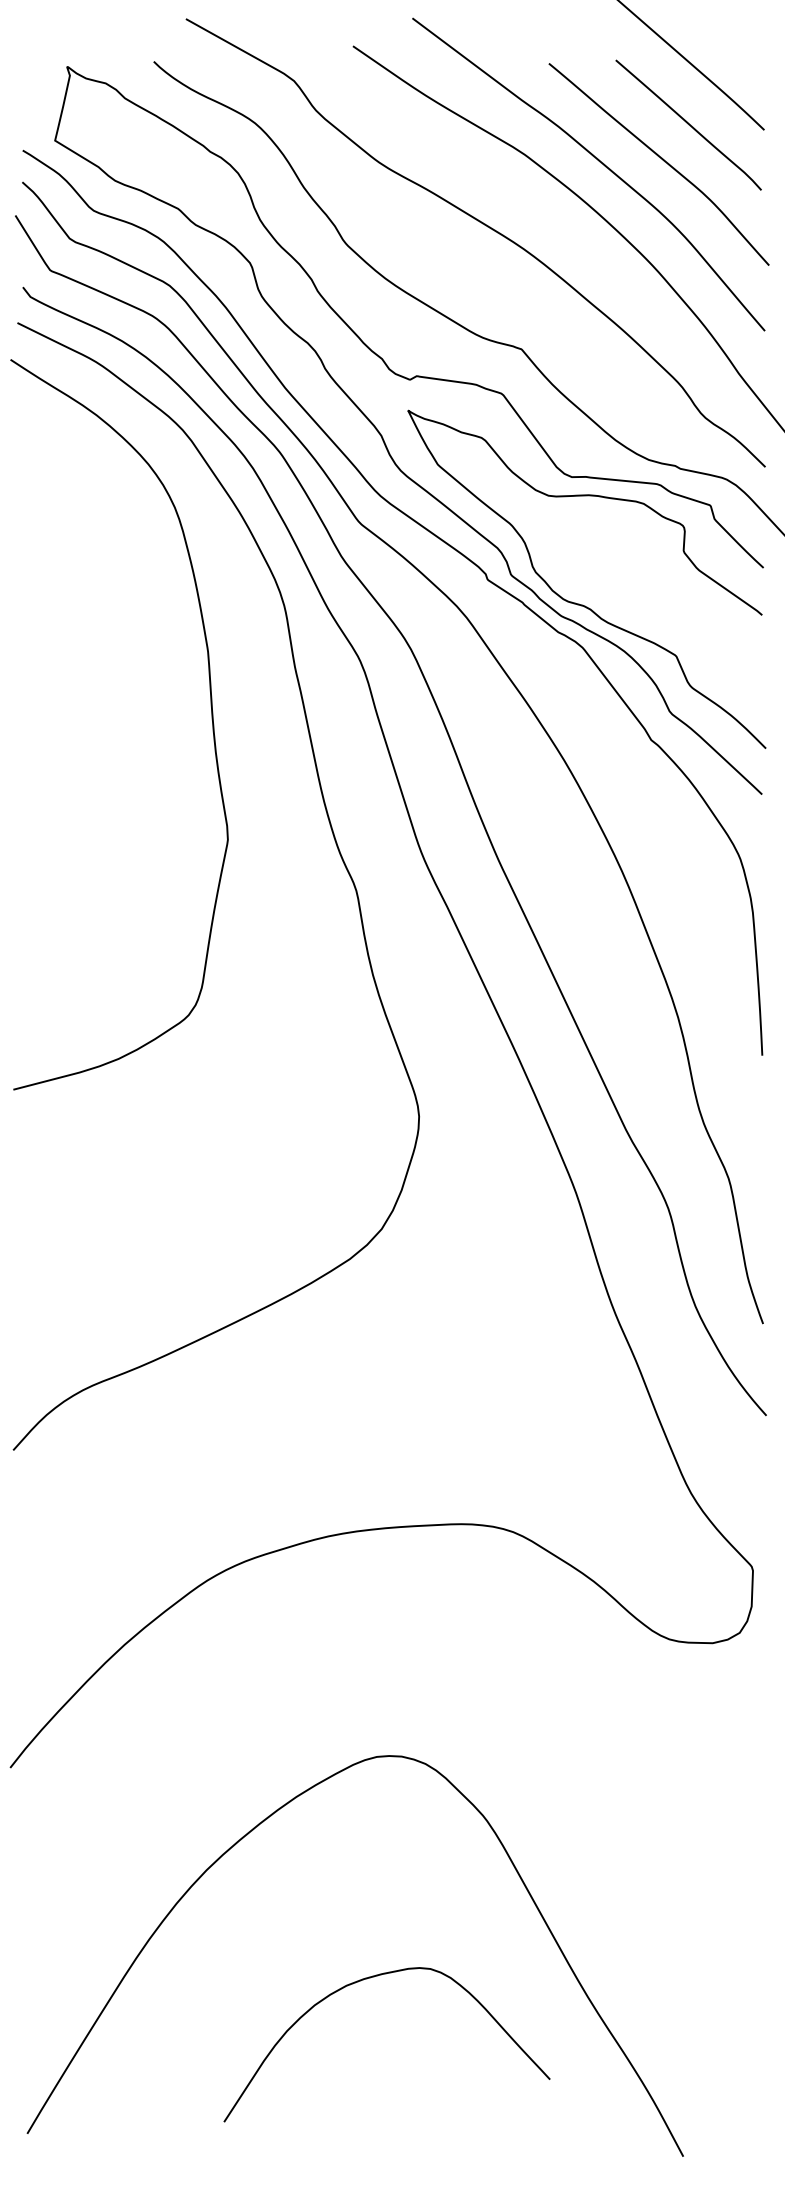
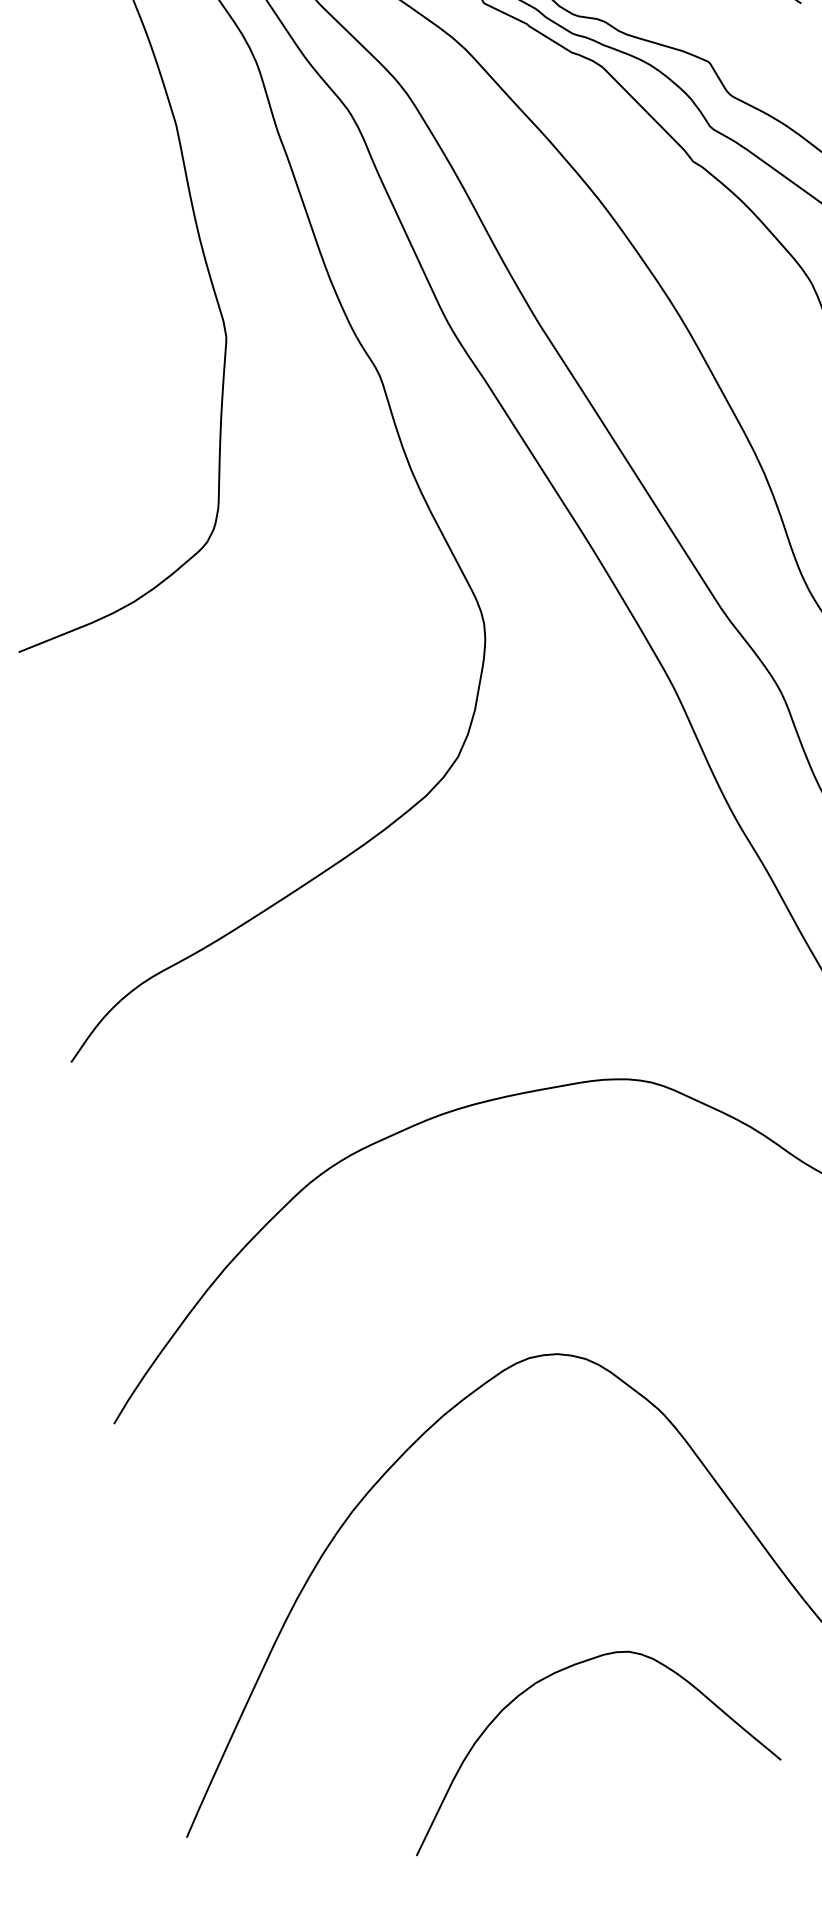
curve: (367, 1979) -> (558, 1672), moved

